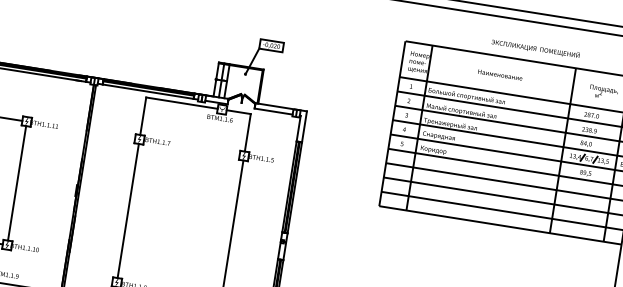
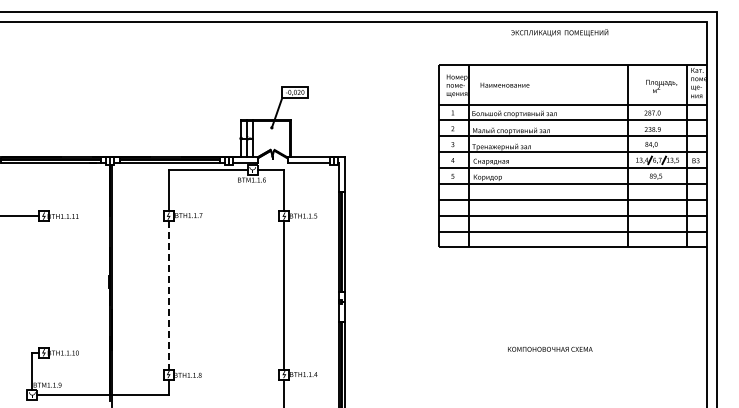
text: (535, 48) -> (559, 32), moved
text: (499, 75) -> (504, 85), moved
line: (16, 183) -> (43, 284), removed
line: (127, 211) -> (168, 296), solid -> dashed

